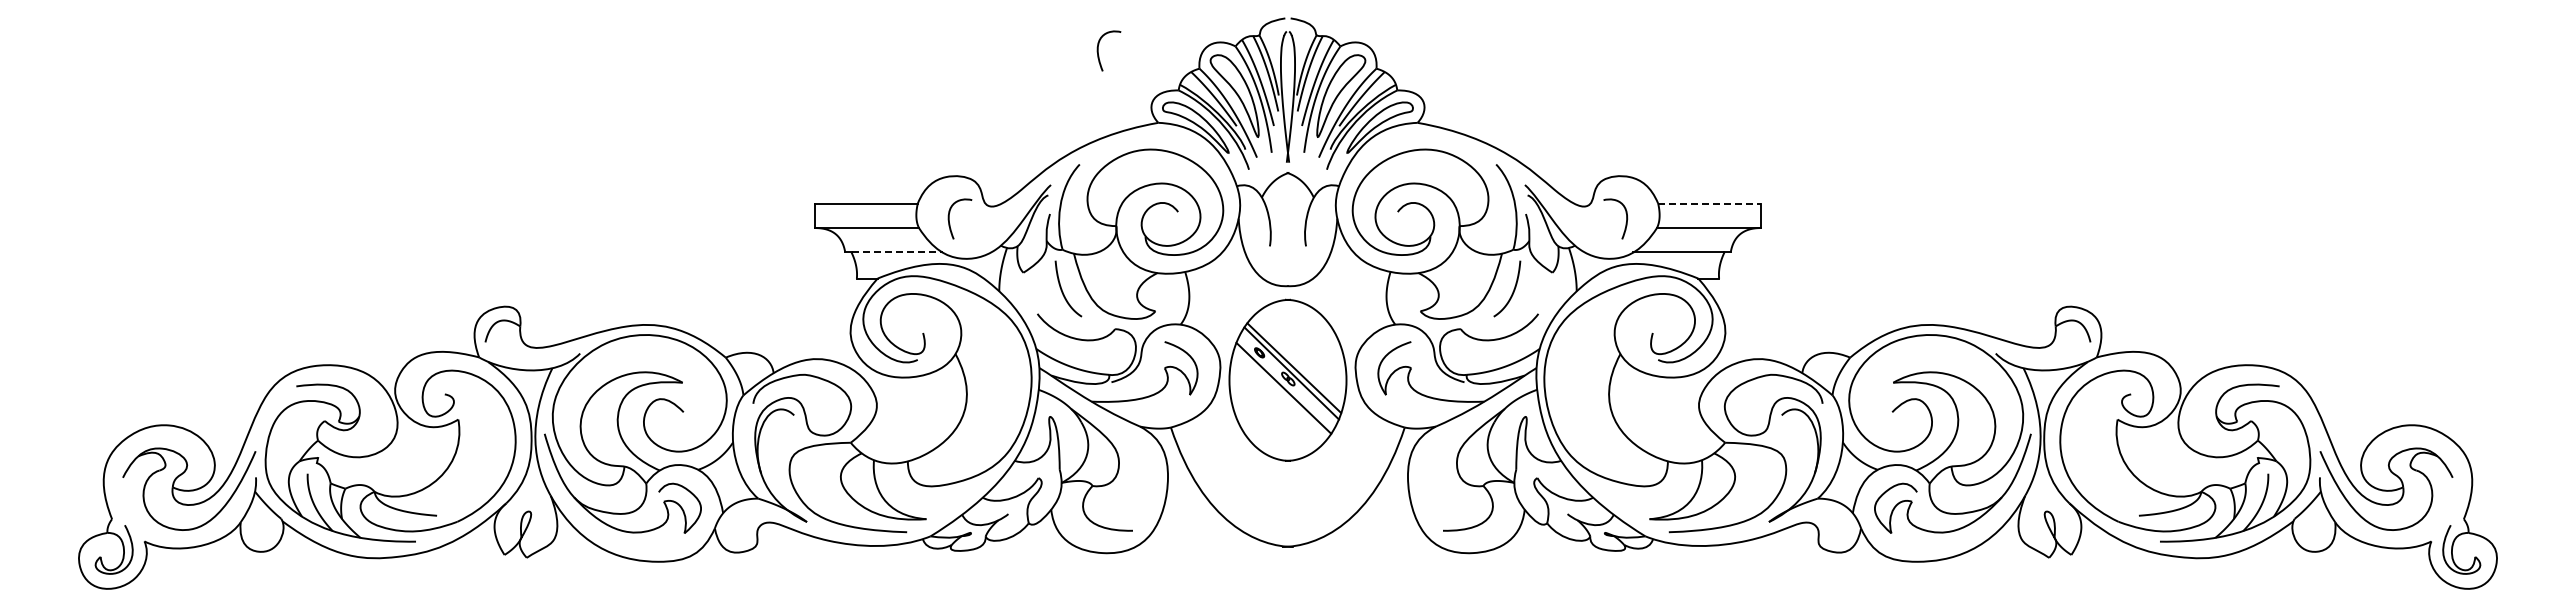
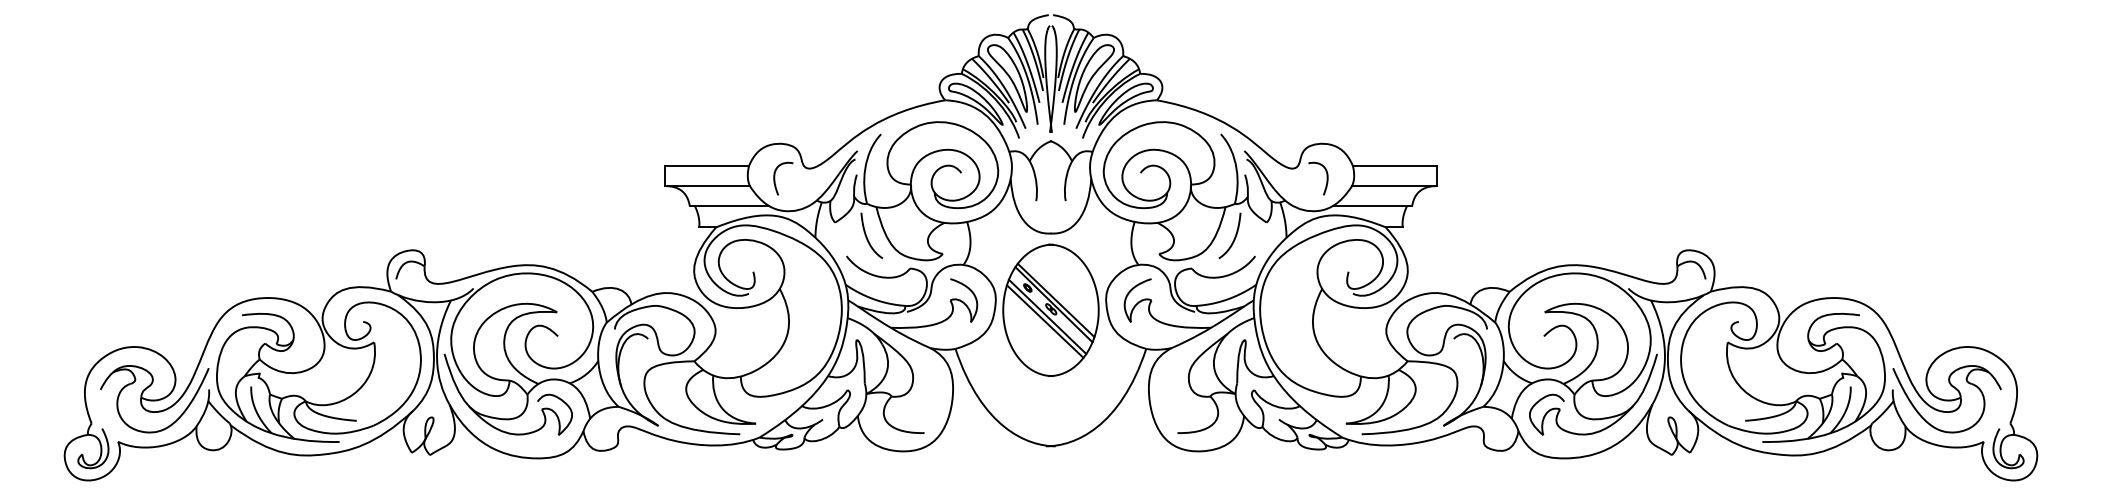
curve: (1098, 50) -> (896, 41), removed
line: (1709, 203) -> (1394, 166), dashed -> solid
line: (897, 252) -> (732, 206), dashed -> solid
line: (1280, 393) -> (1044, 321), added

